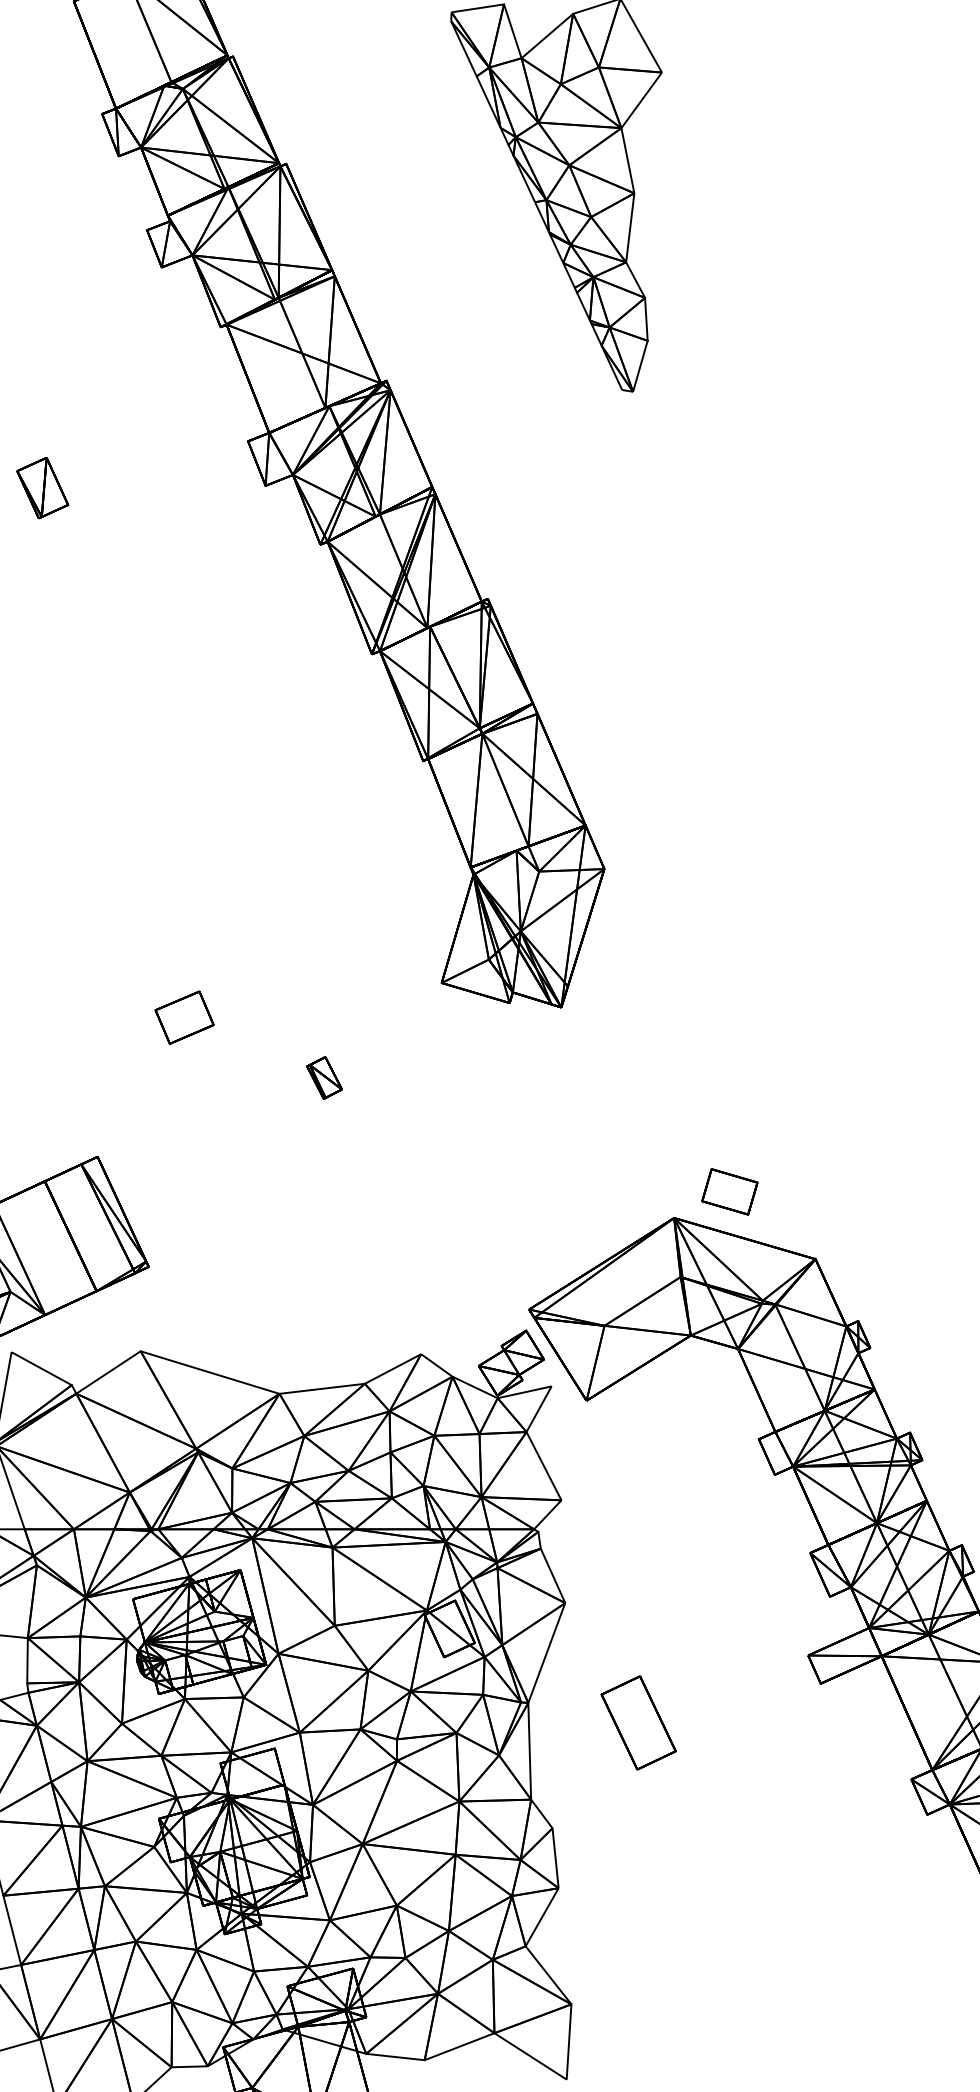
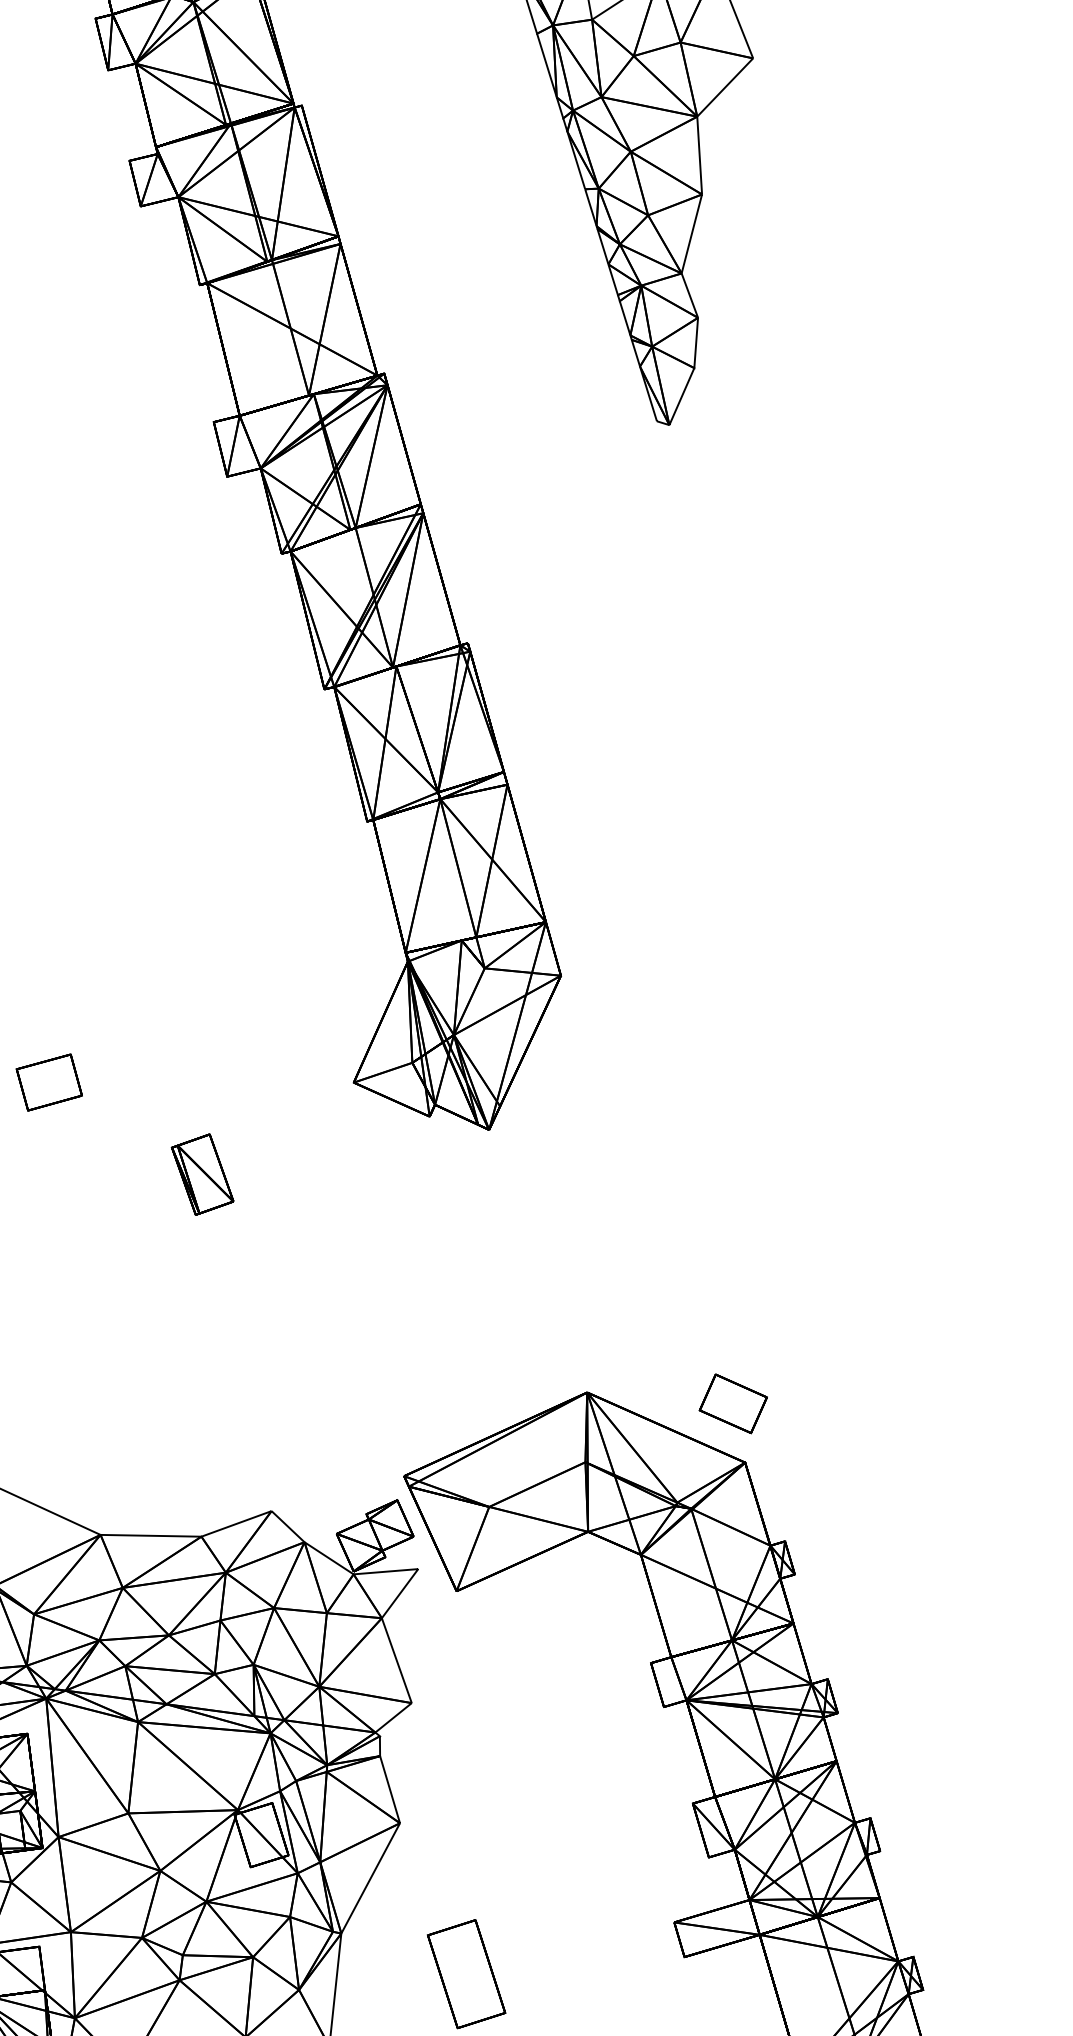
part: (324, 1077) -> (202, 1174), size x1.67
part: (729, 1191) -> (733, 1403), moved

